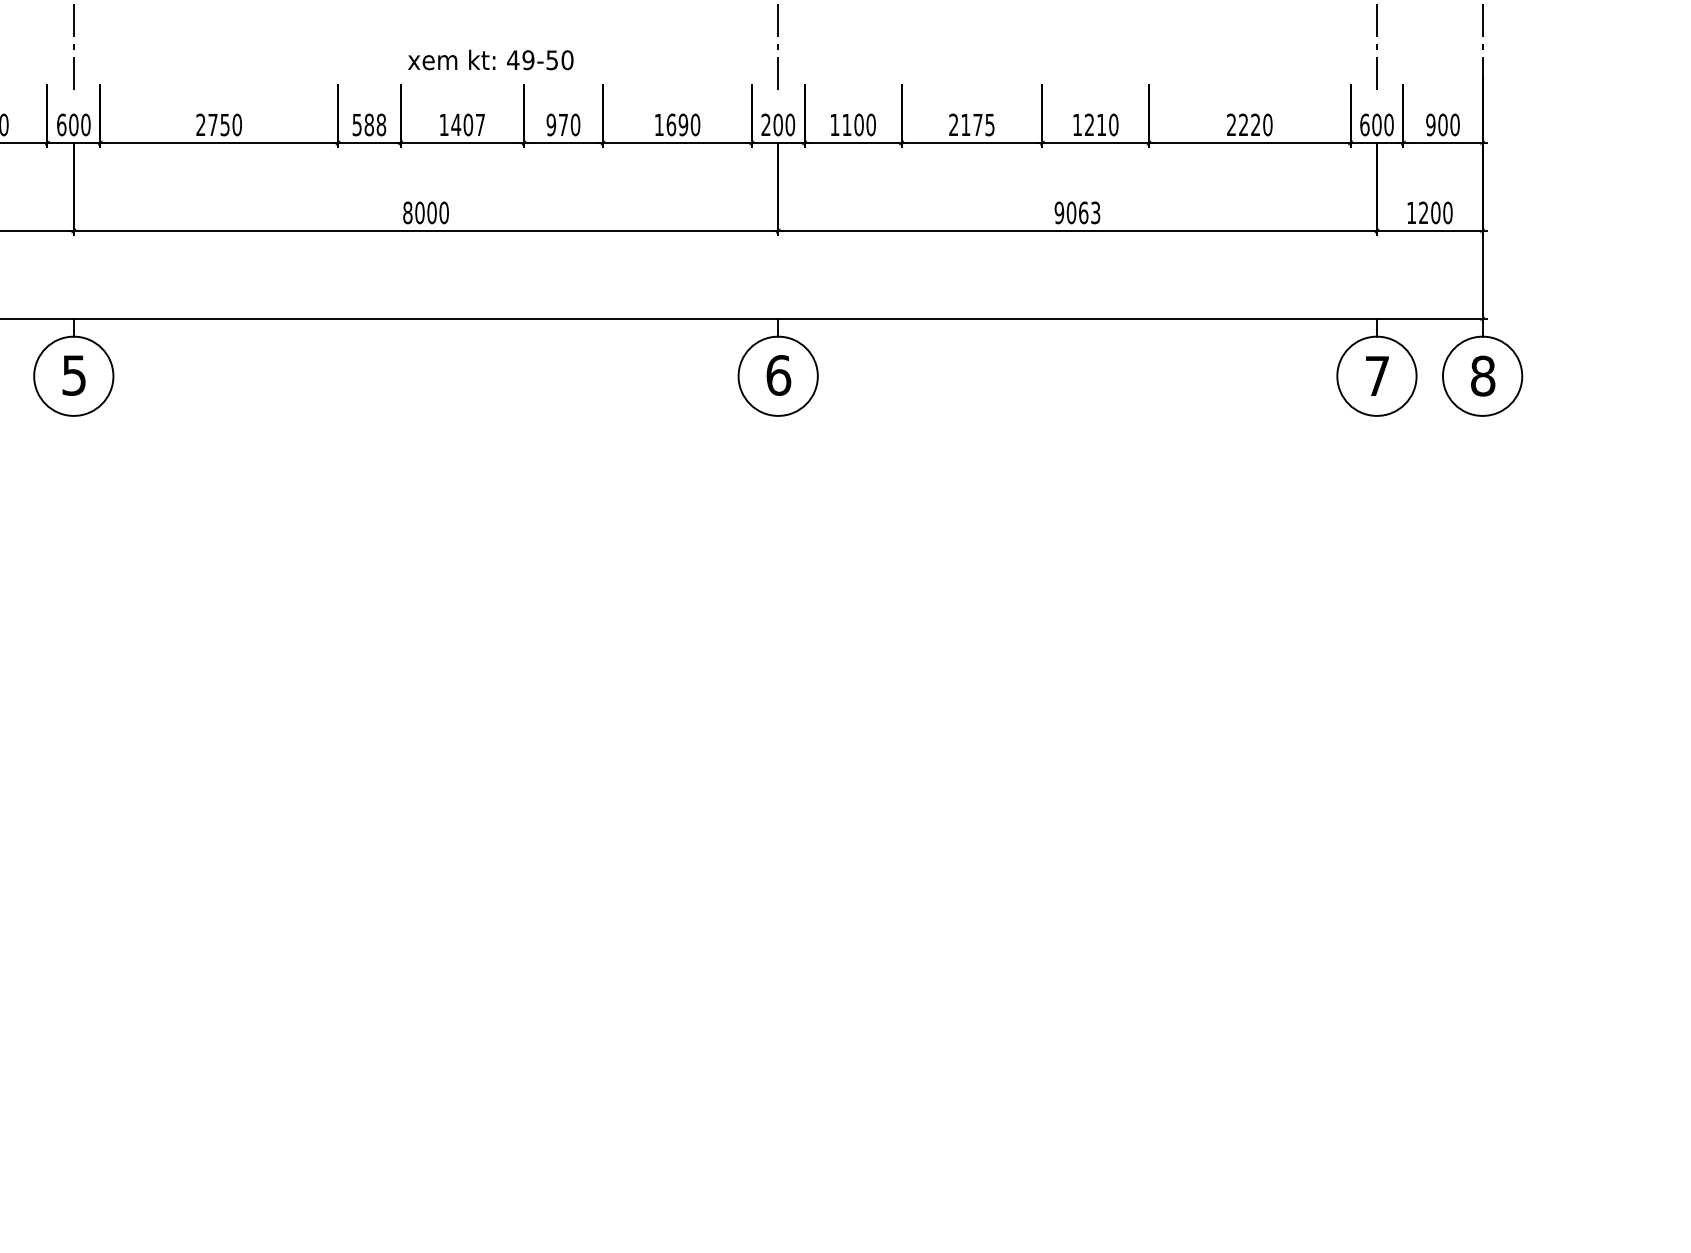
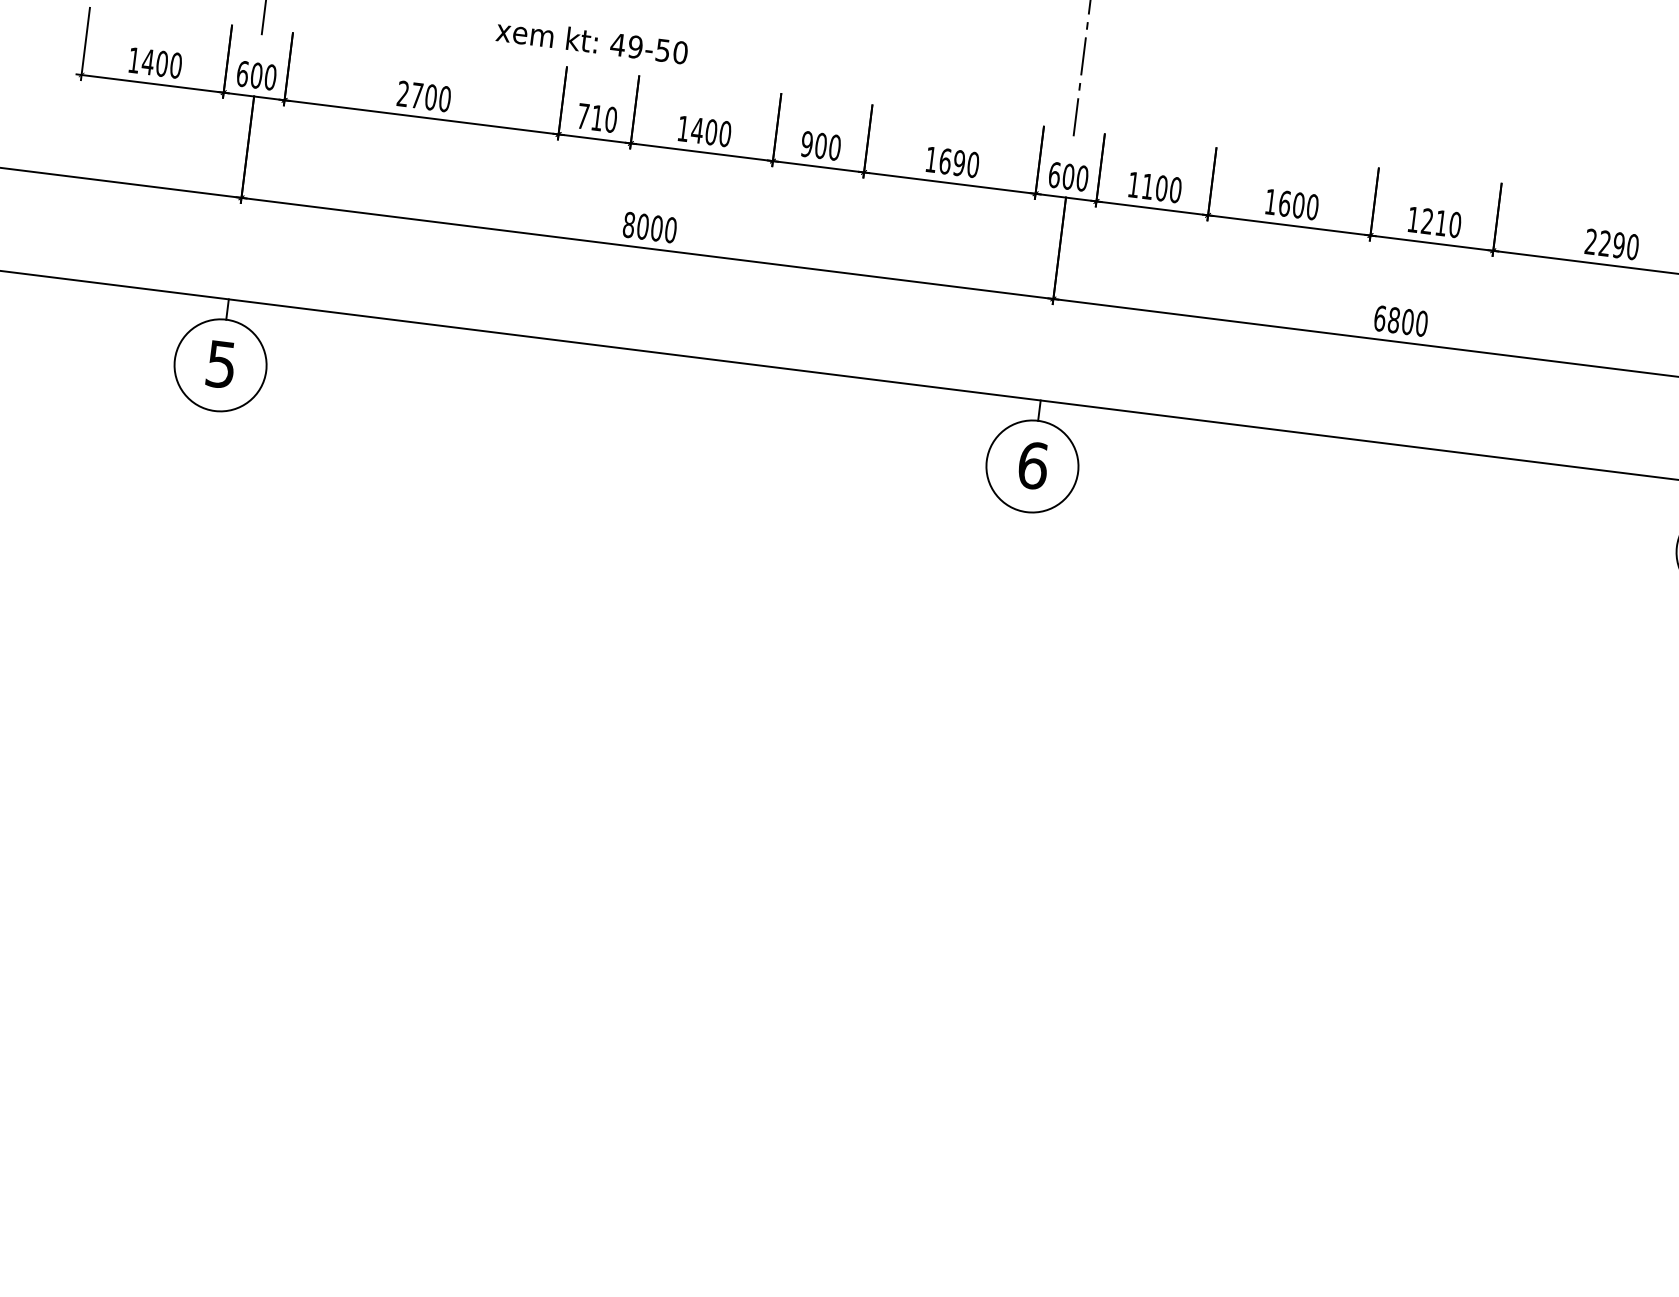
text: (490, 59) -> (591, 40), moved
text: (224, 124) -> (430, 96), 2750 -> 2700
text: (369, 124) -> (597, 117), 588 -> 710
text: (480, 124) -> (725, 133), 1407 -> 1400
text: (563, 124) -> (821, 145), 970 -> 900
text: (765, 124) -> (1053, 174), 200 -> 600
text: (971, 124) -> (1291, 204), 2175 -> 1600
text: (1255, 124) -> (1618, 244), 2220 -> 2290
text: (1077, 212) -> (1400, 320), 9063 -> 6800

